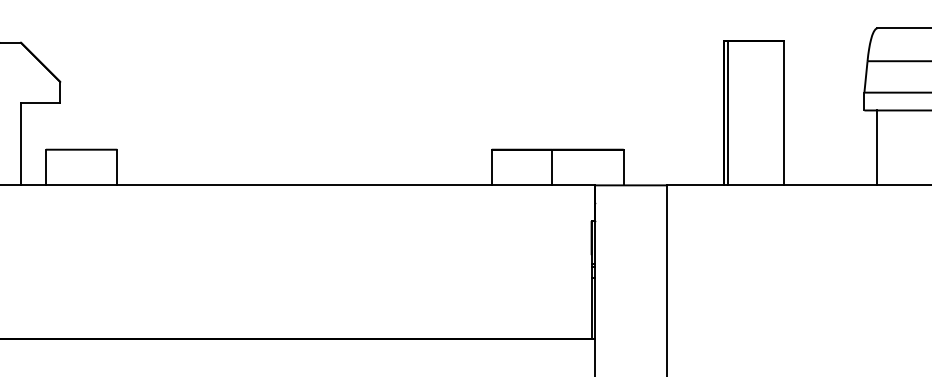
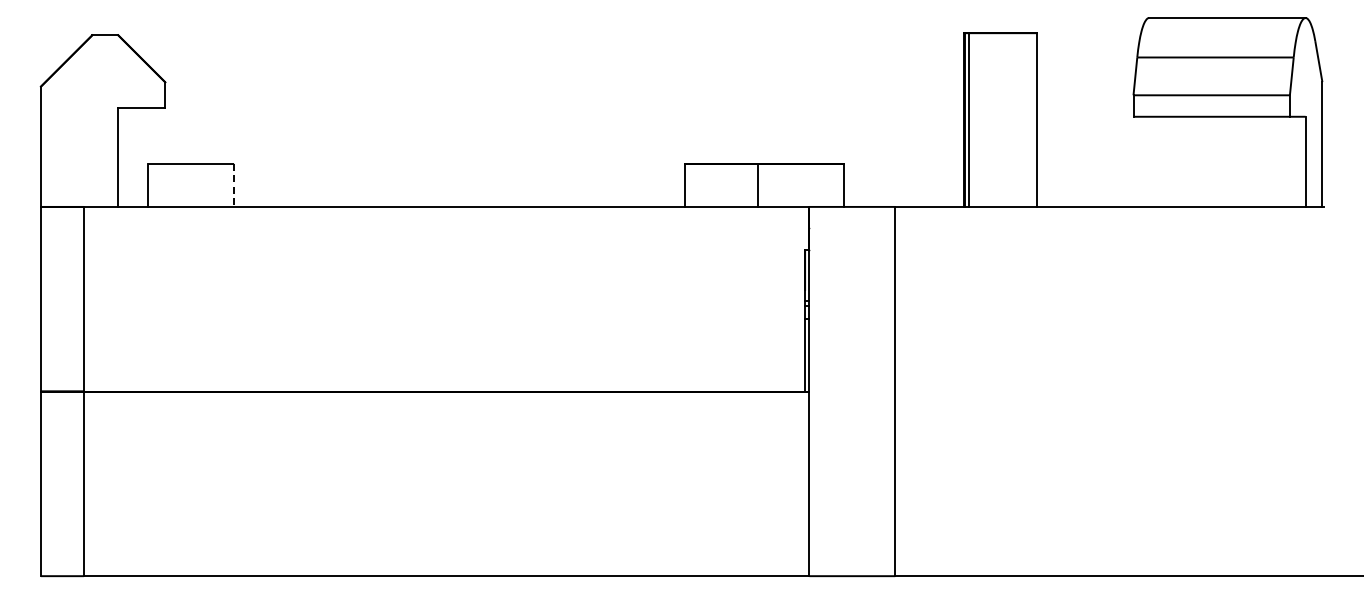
line: (877, 147) -> (1149, 161), removed
line: (117, 167) -> (234, 185), solid -> dashed

